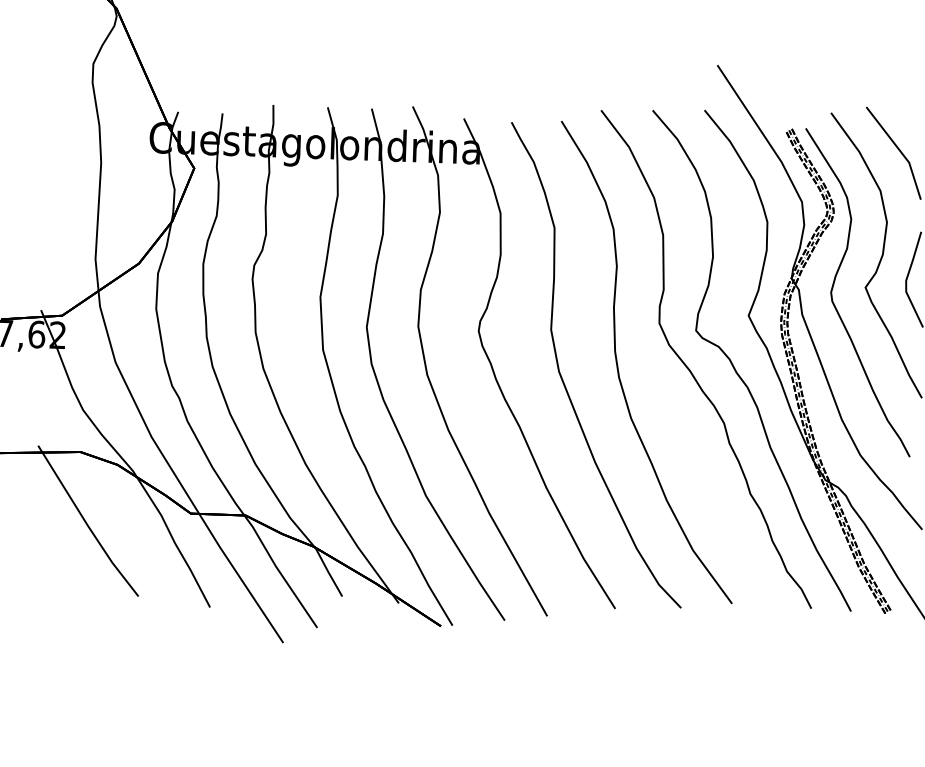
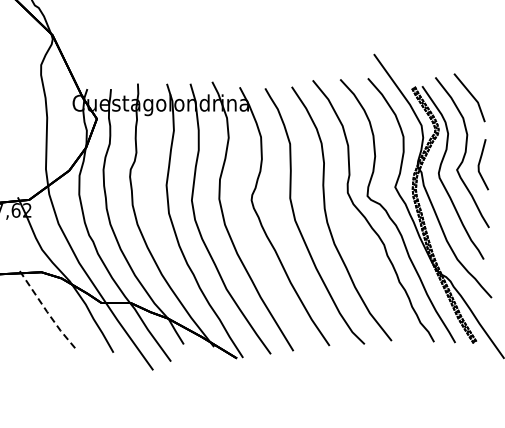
line: (87, 523) -> (46, 310), solid -> dashed

